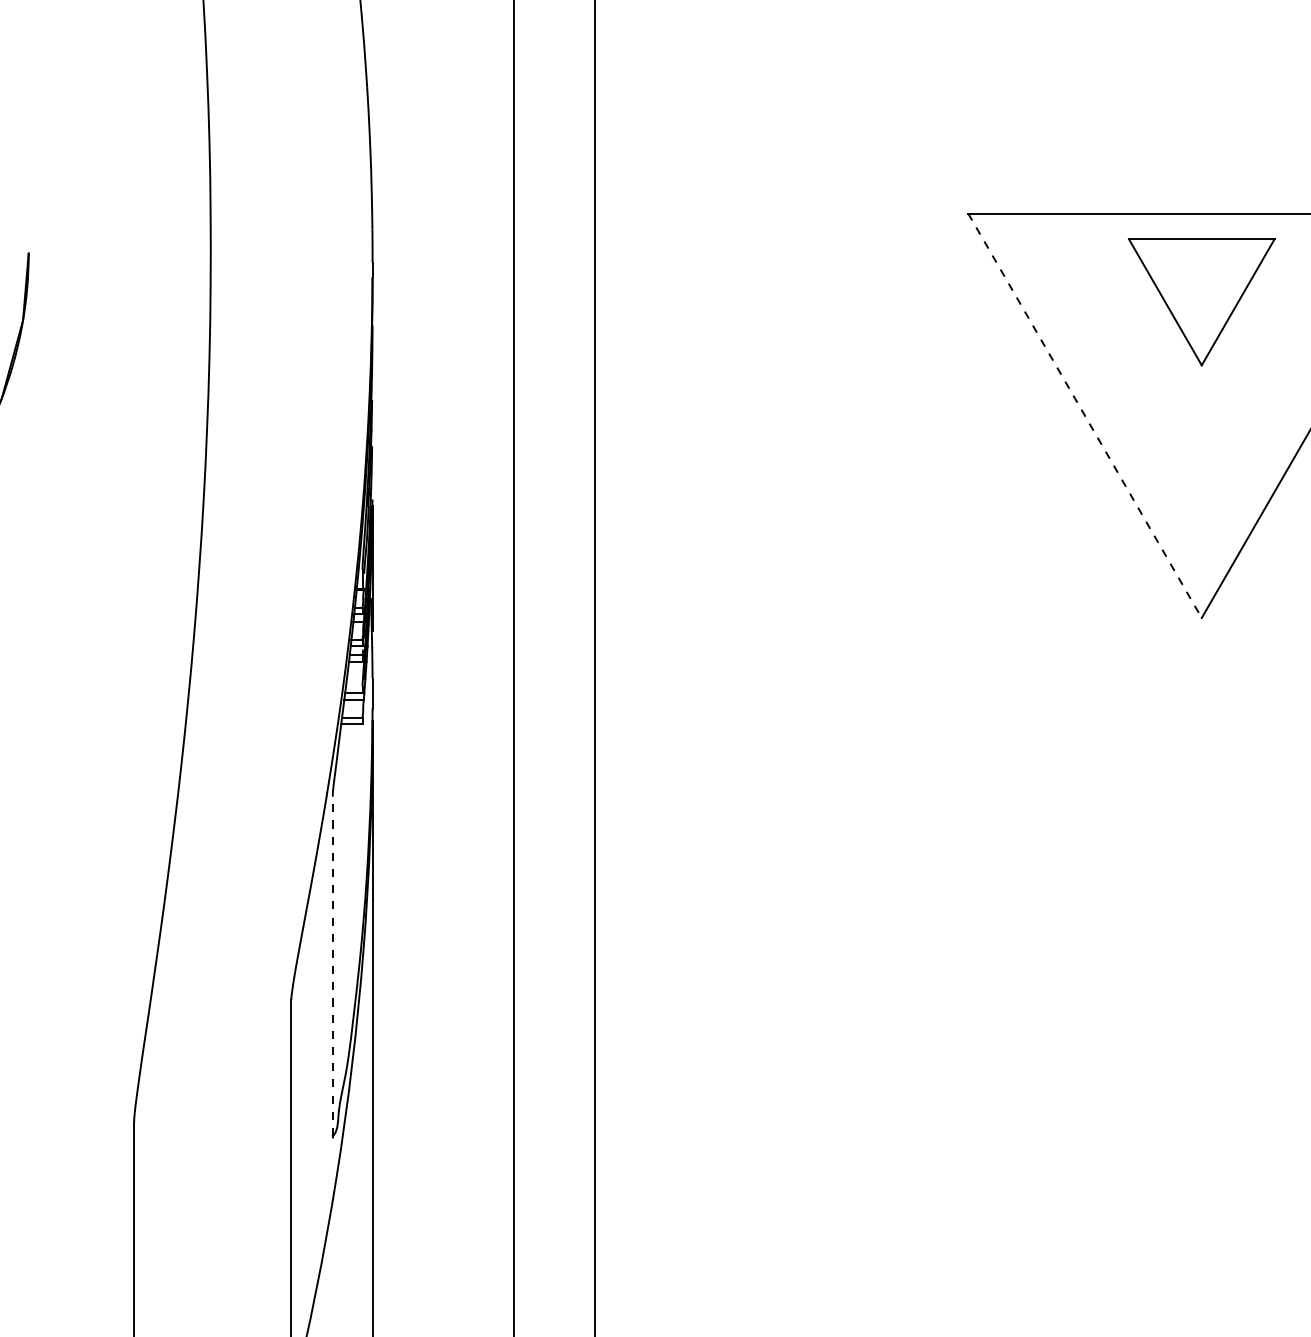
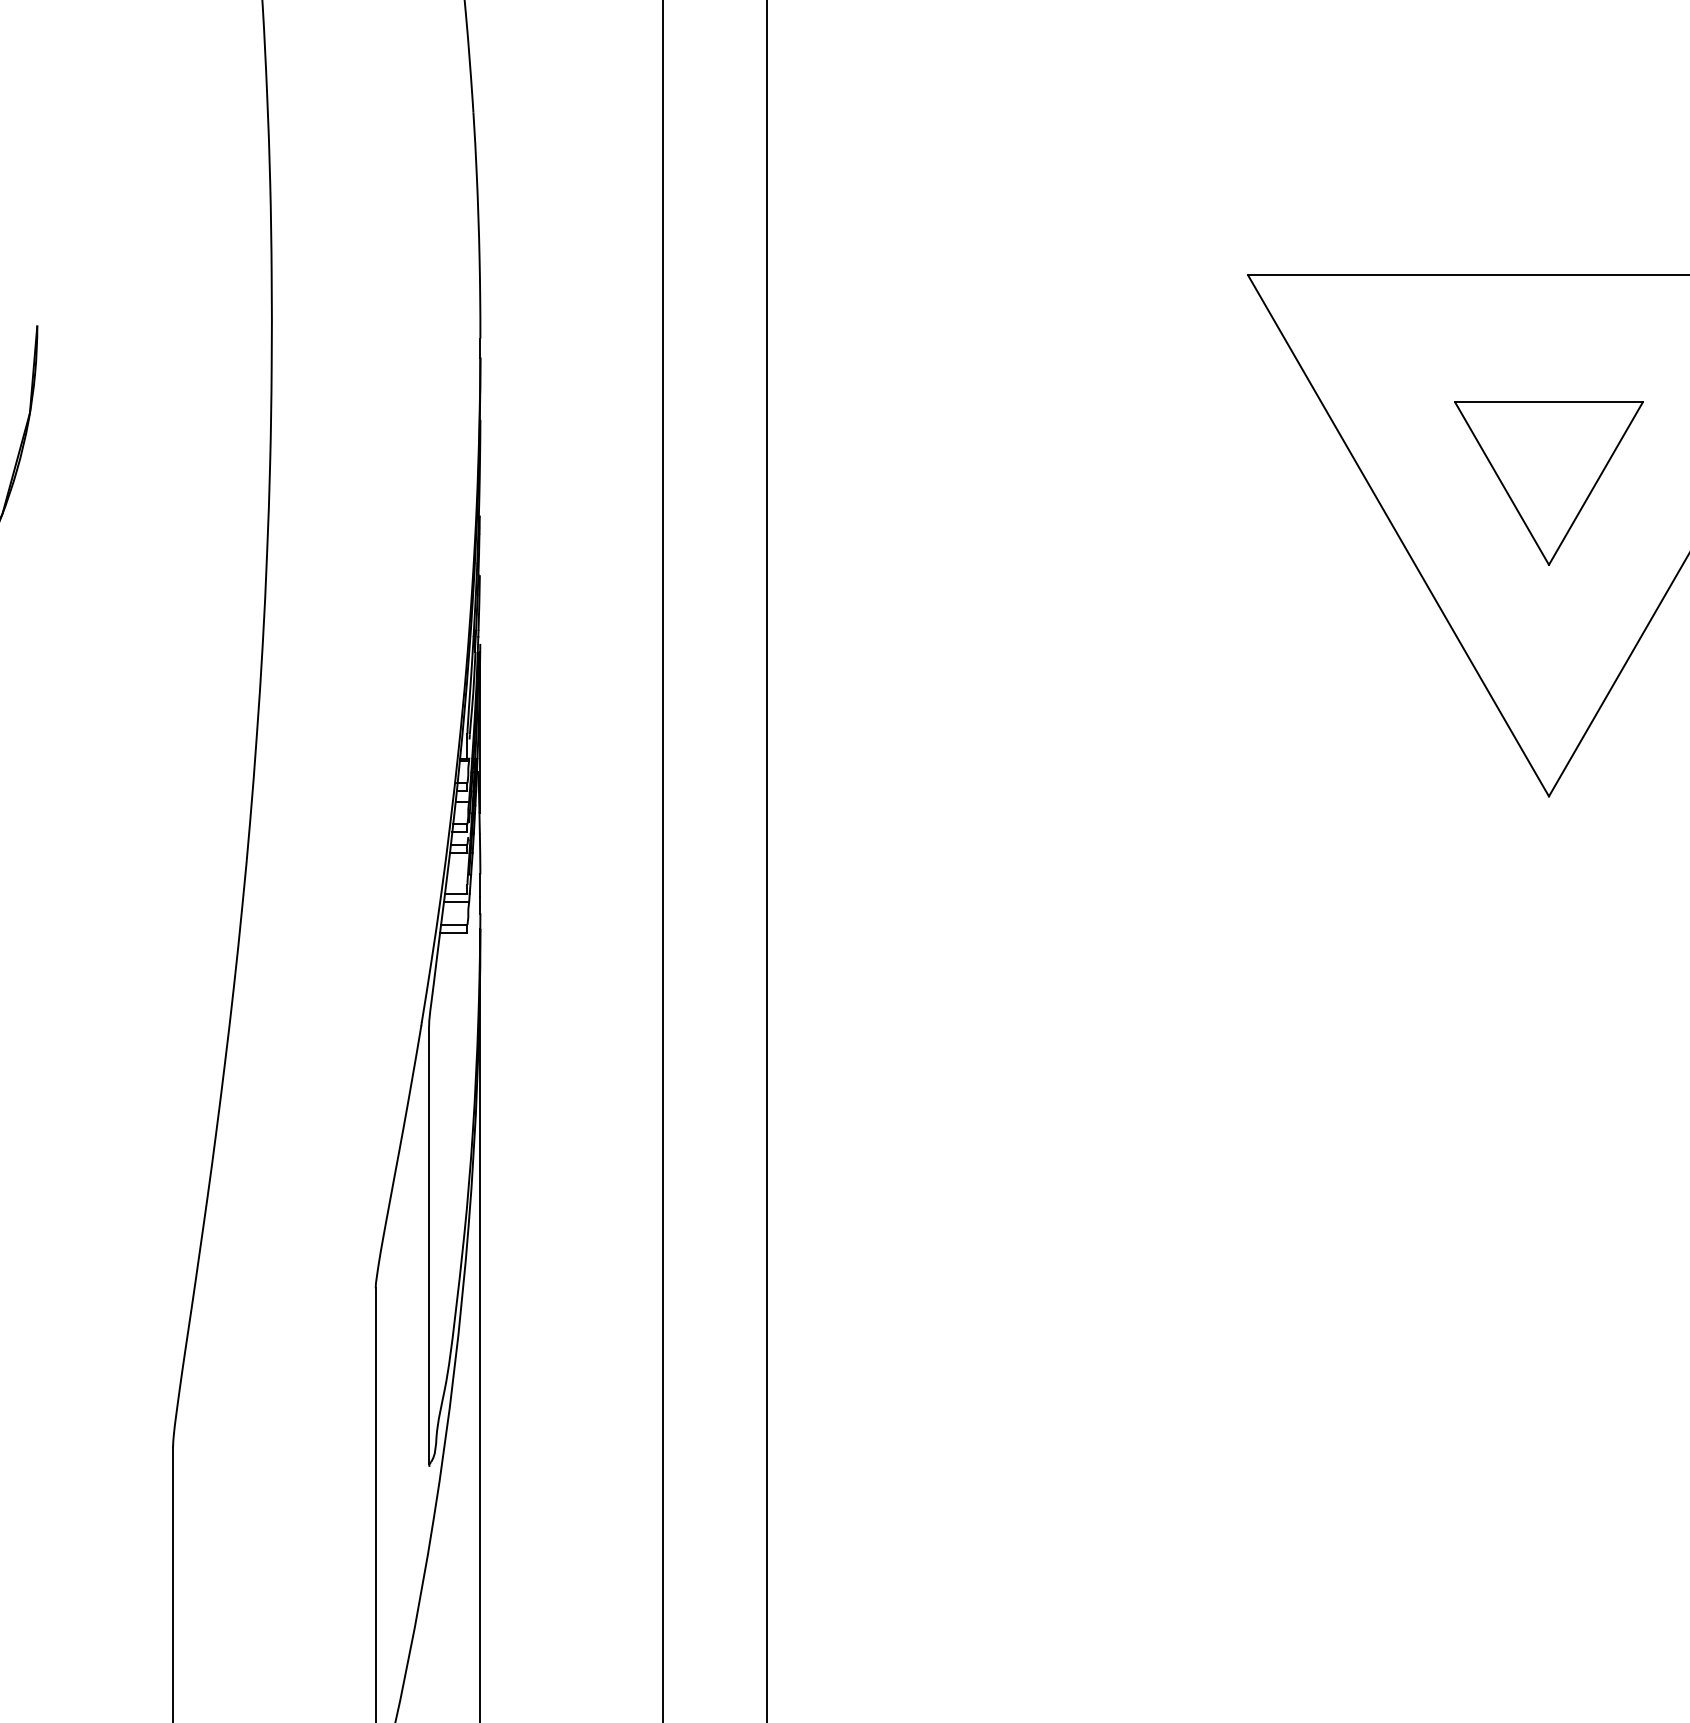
part: (1201, 302) -> (1548, 483), moved
line: (1085, 415) -> (1399, 535), dashed -> solid
line: (332, 966) -> (428, 1245), dashed -> solid

